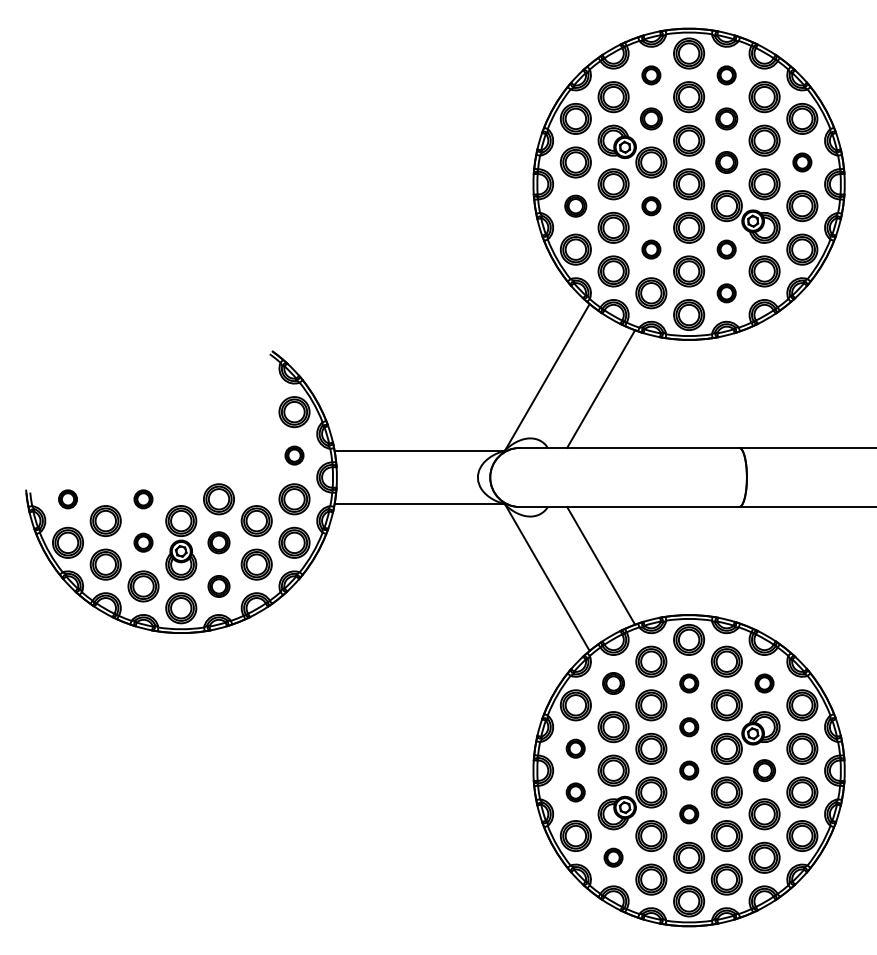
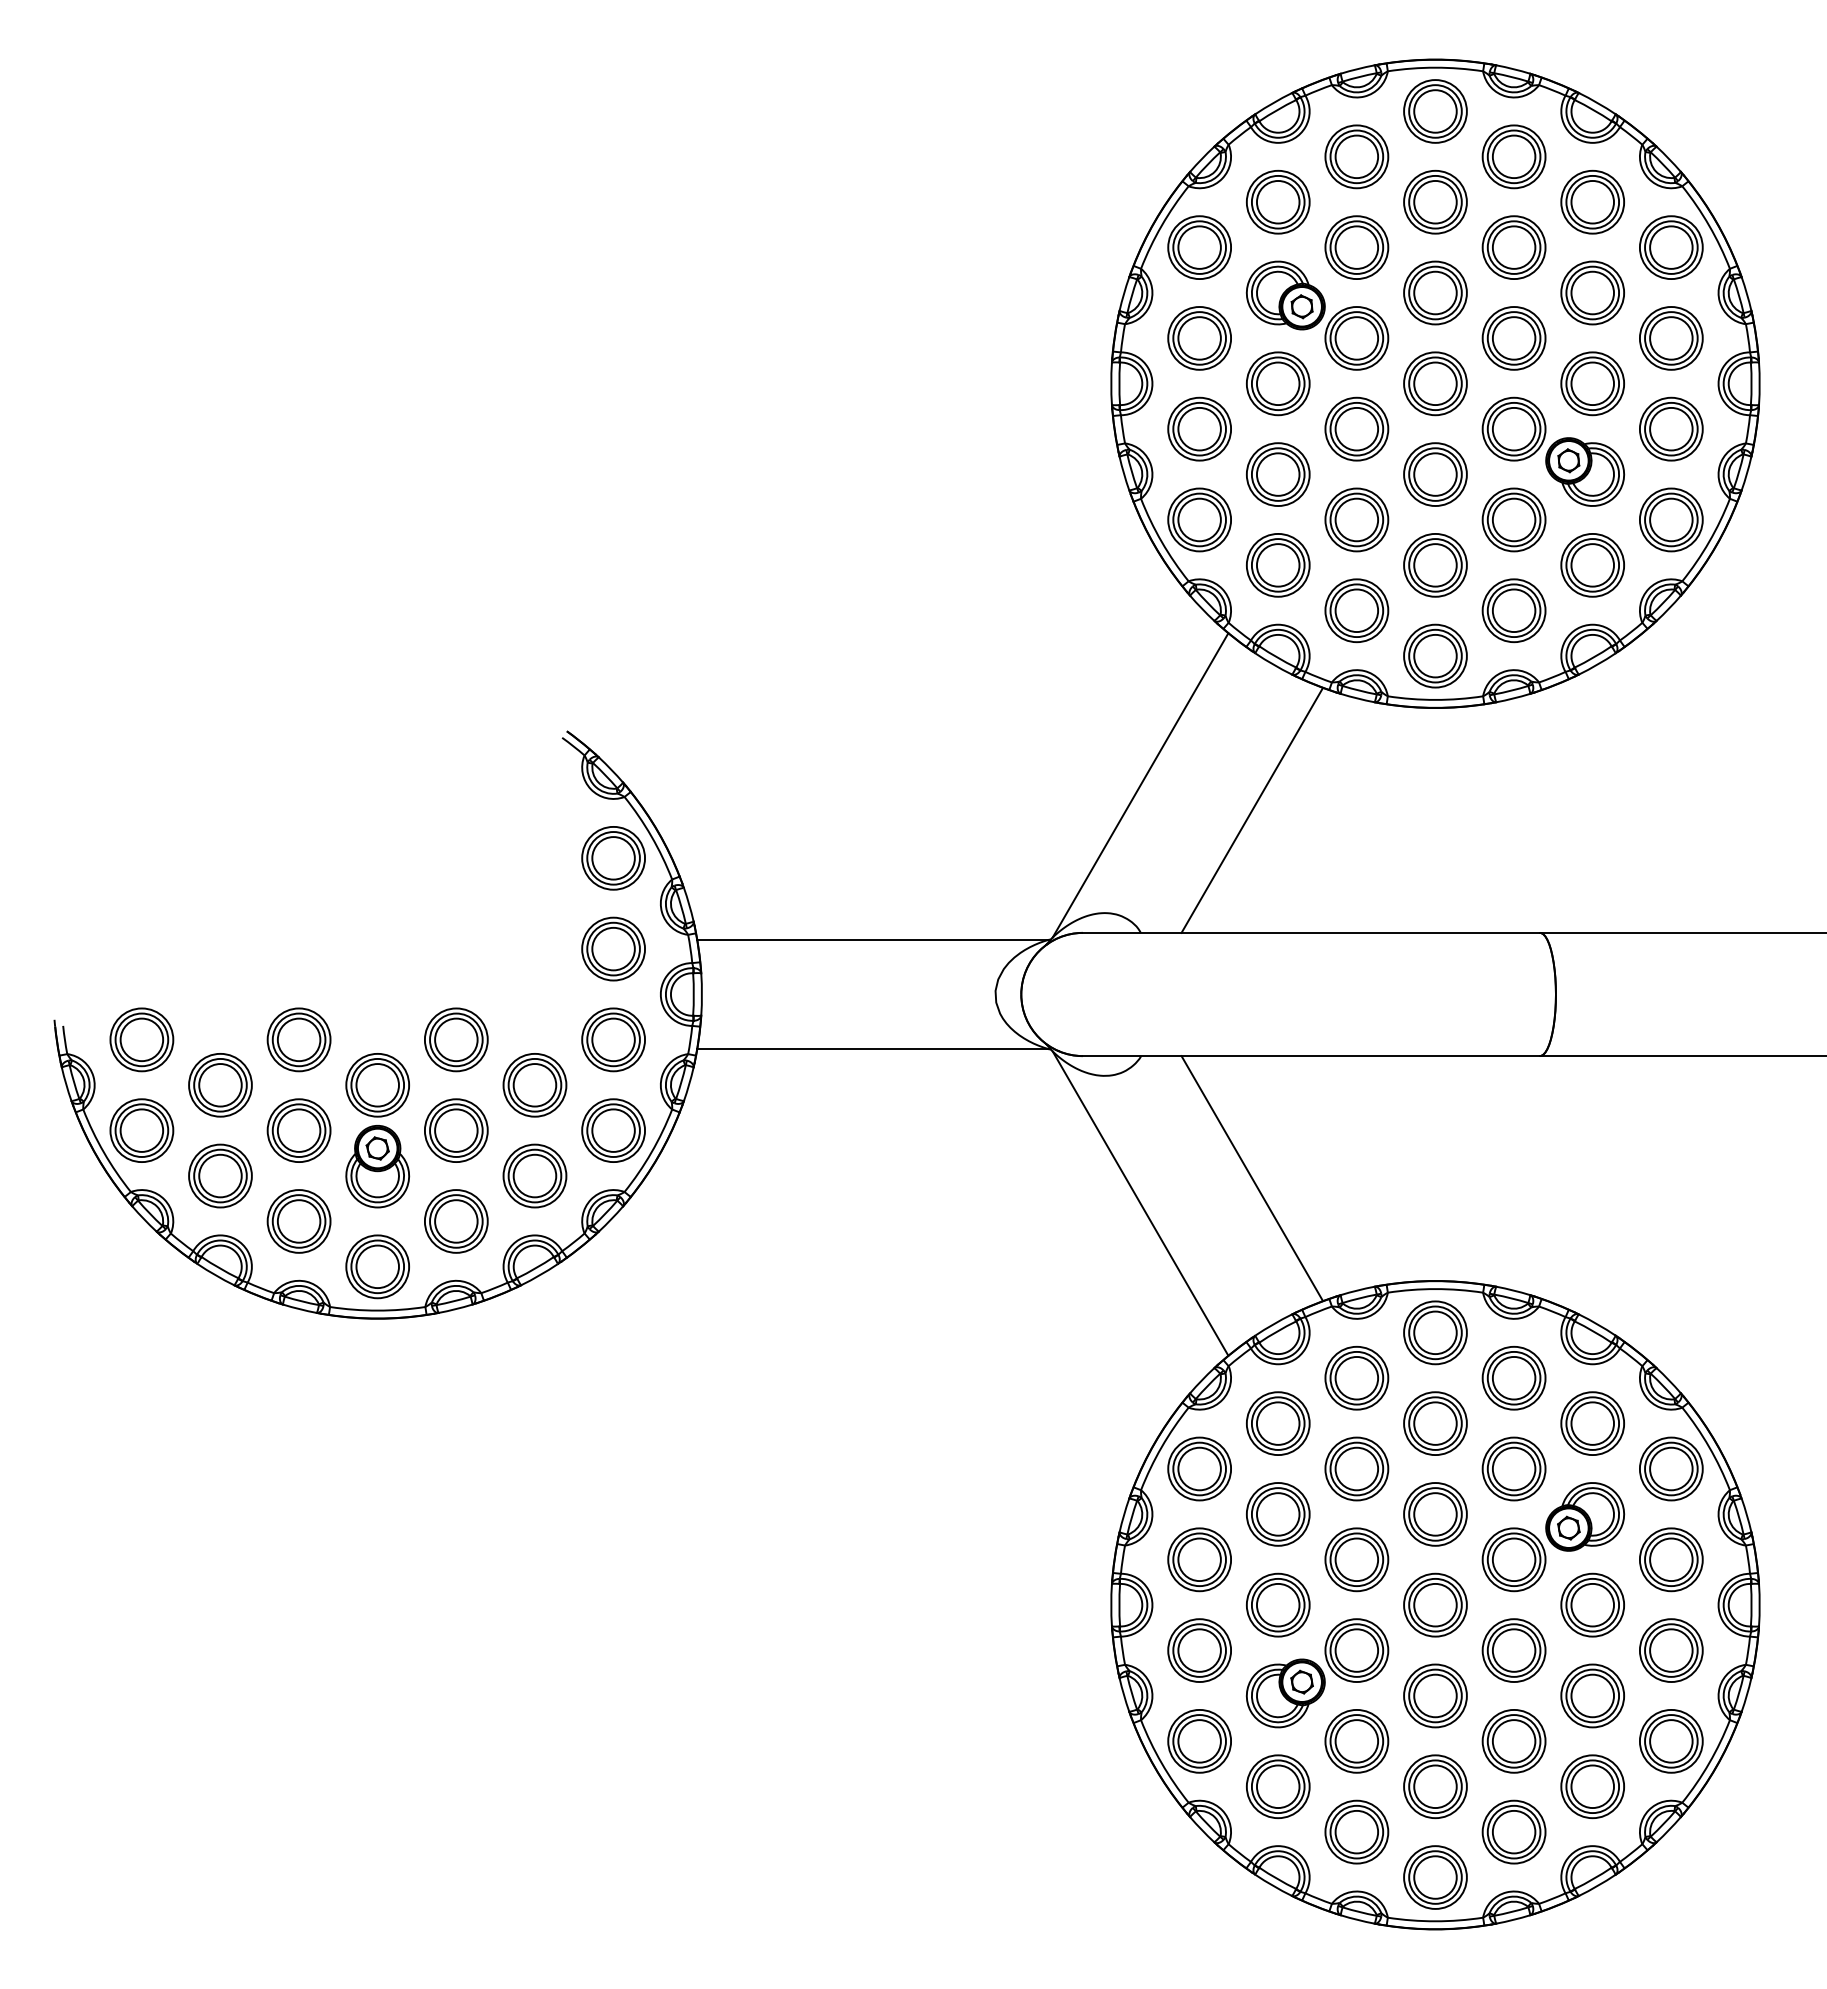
part: (651, 75) -> (1357, 157), size x1.67
part: (726, 75) -> (1513, 157), size x1.67
part: (651, 118) -> (1357, 246), size x1.43
part: (726, 118) -> (1513, 246), size x1.43
part: (726, 162) -> (1513, 338), size x1.43
part: (802, 162) -> (1671, 338), size x1.67
part: (575, 206) -> (1198, 430), size x1.43
part: (651, 206) -> (1357, 430), size x1.67
part: (651, 249) -> (1357, 519), size x1.67
part: (726, 249) -> (1513, 519), size x1.67
part: (726, 293) -> (1513, 611), size x1.67
part: (294, 455) -> (613, 948), size x1.67
part: (67, 499) -> (140, 1040), size x1.67
part: (143, 499) -> (299, 1040), size x1.67
part: (143, 542) -> (299, 1129), size x1.67
part: (218, 542) -> (455, 1129), size x1.43
part: (218, 586) -> (455, 1221), size x1.43
part: (613, 683) -> (1278, 1423), size x1.43
part: (689, 683) -> (1436, 1423), size x1.67
part: (764, 683) -> (1592, 1423), size x1.67
part: (689, 727) -> (1436, 1515), size x1.67
part: (575, 748) -> (1198, 1558), size x1.67
part: (689, 770) -> (1436, 1604), size x1.67
part: (764, 770) -> (1592, 1604), size x1.43
part: (575, 792) -> (1198, 1650), size x1.67
part: (689, 814) -> (1436, 1696), size x1.67
part: (613, 857) -> (1278, 1786), size x1.67

